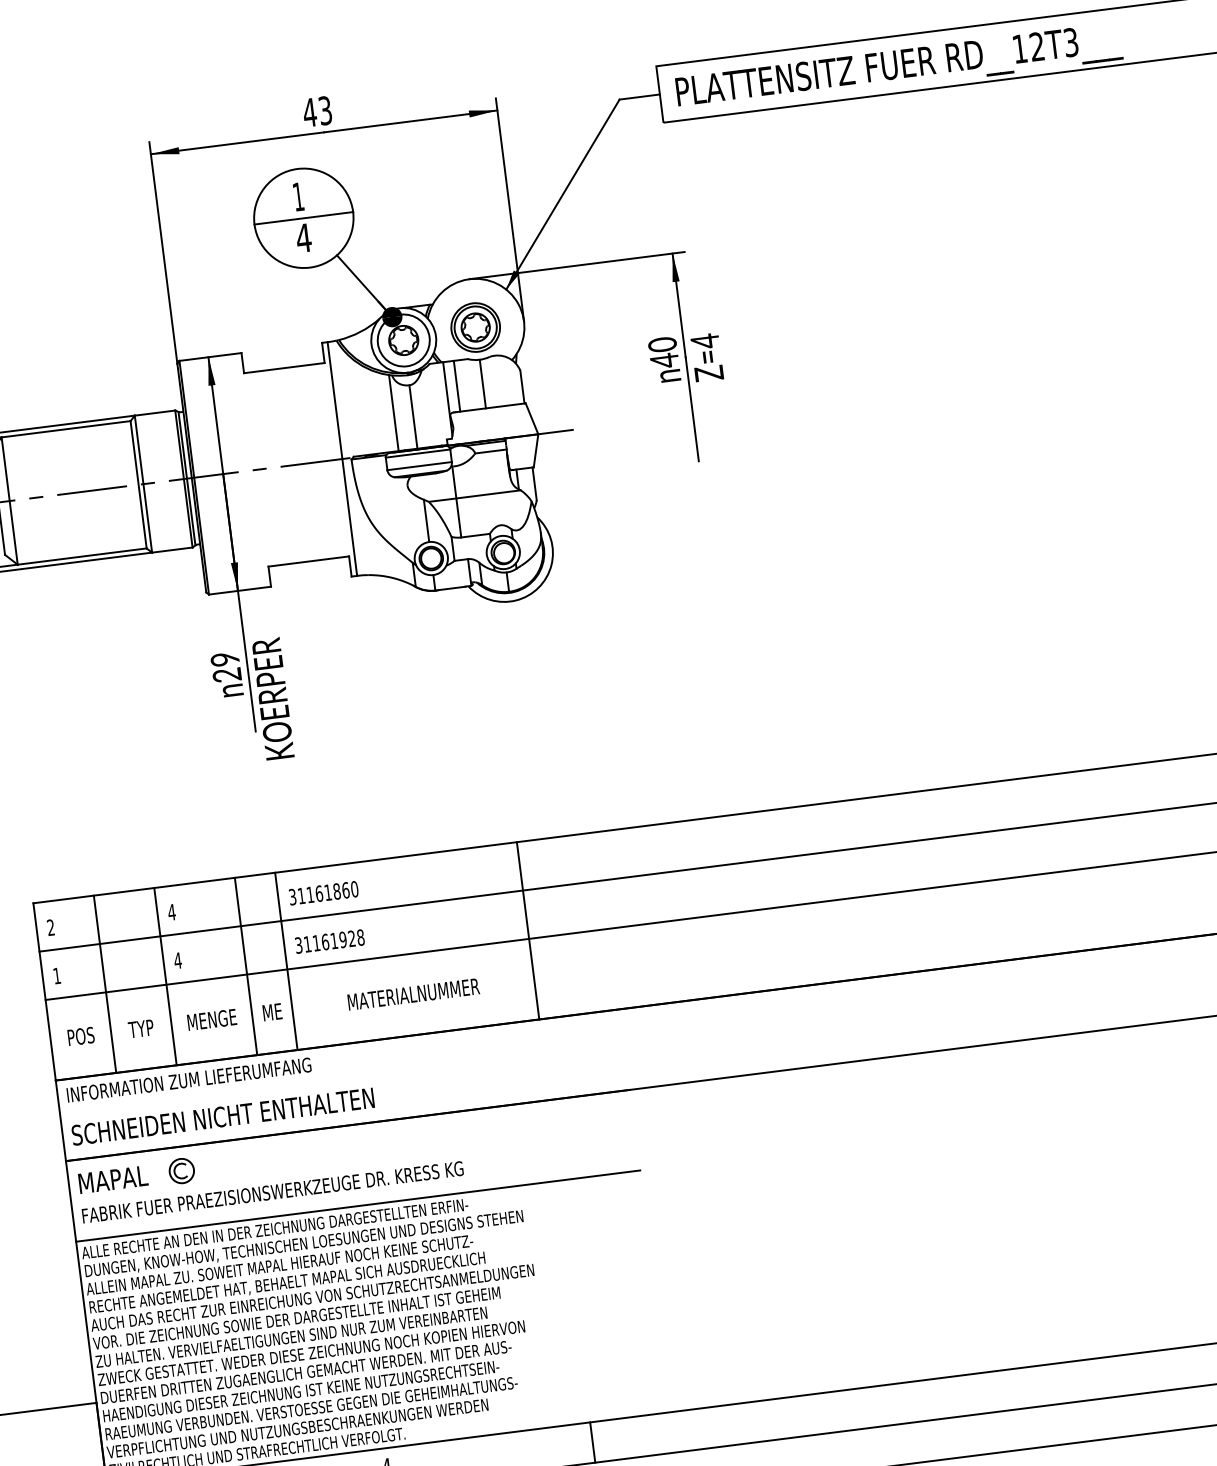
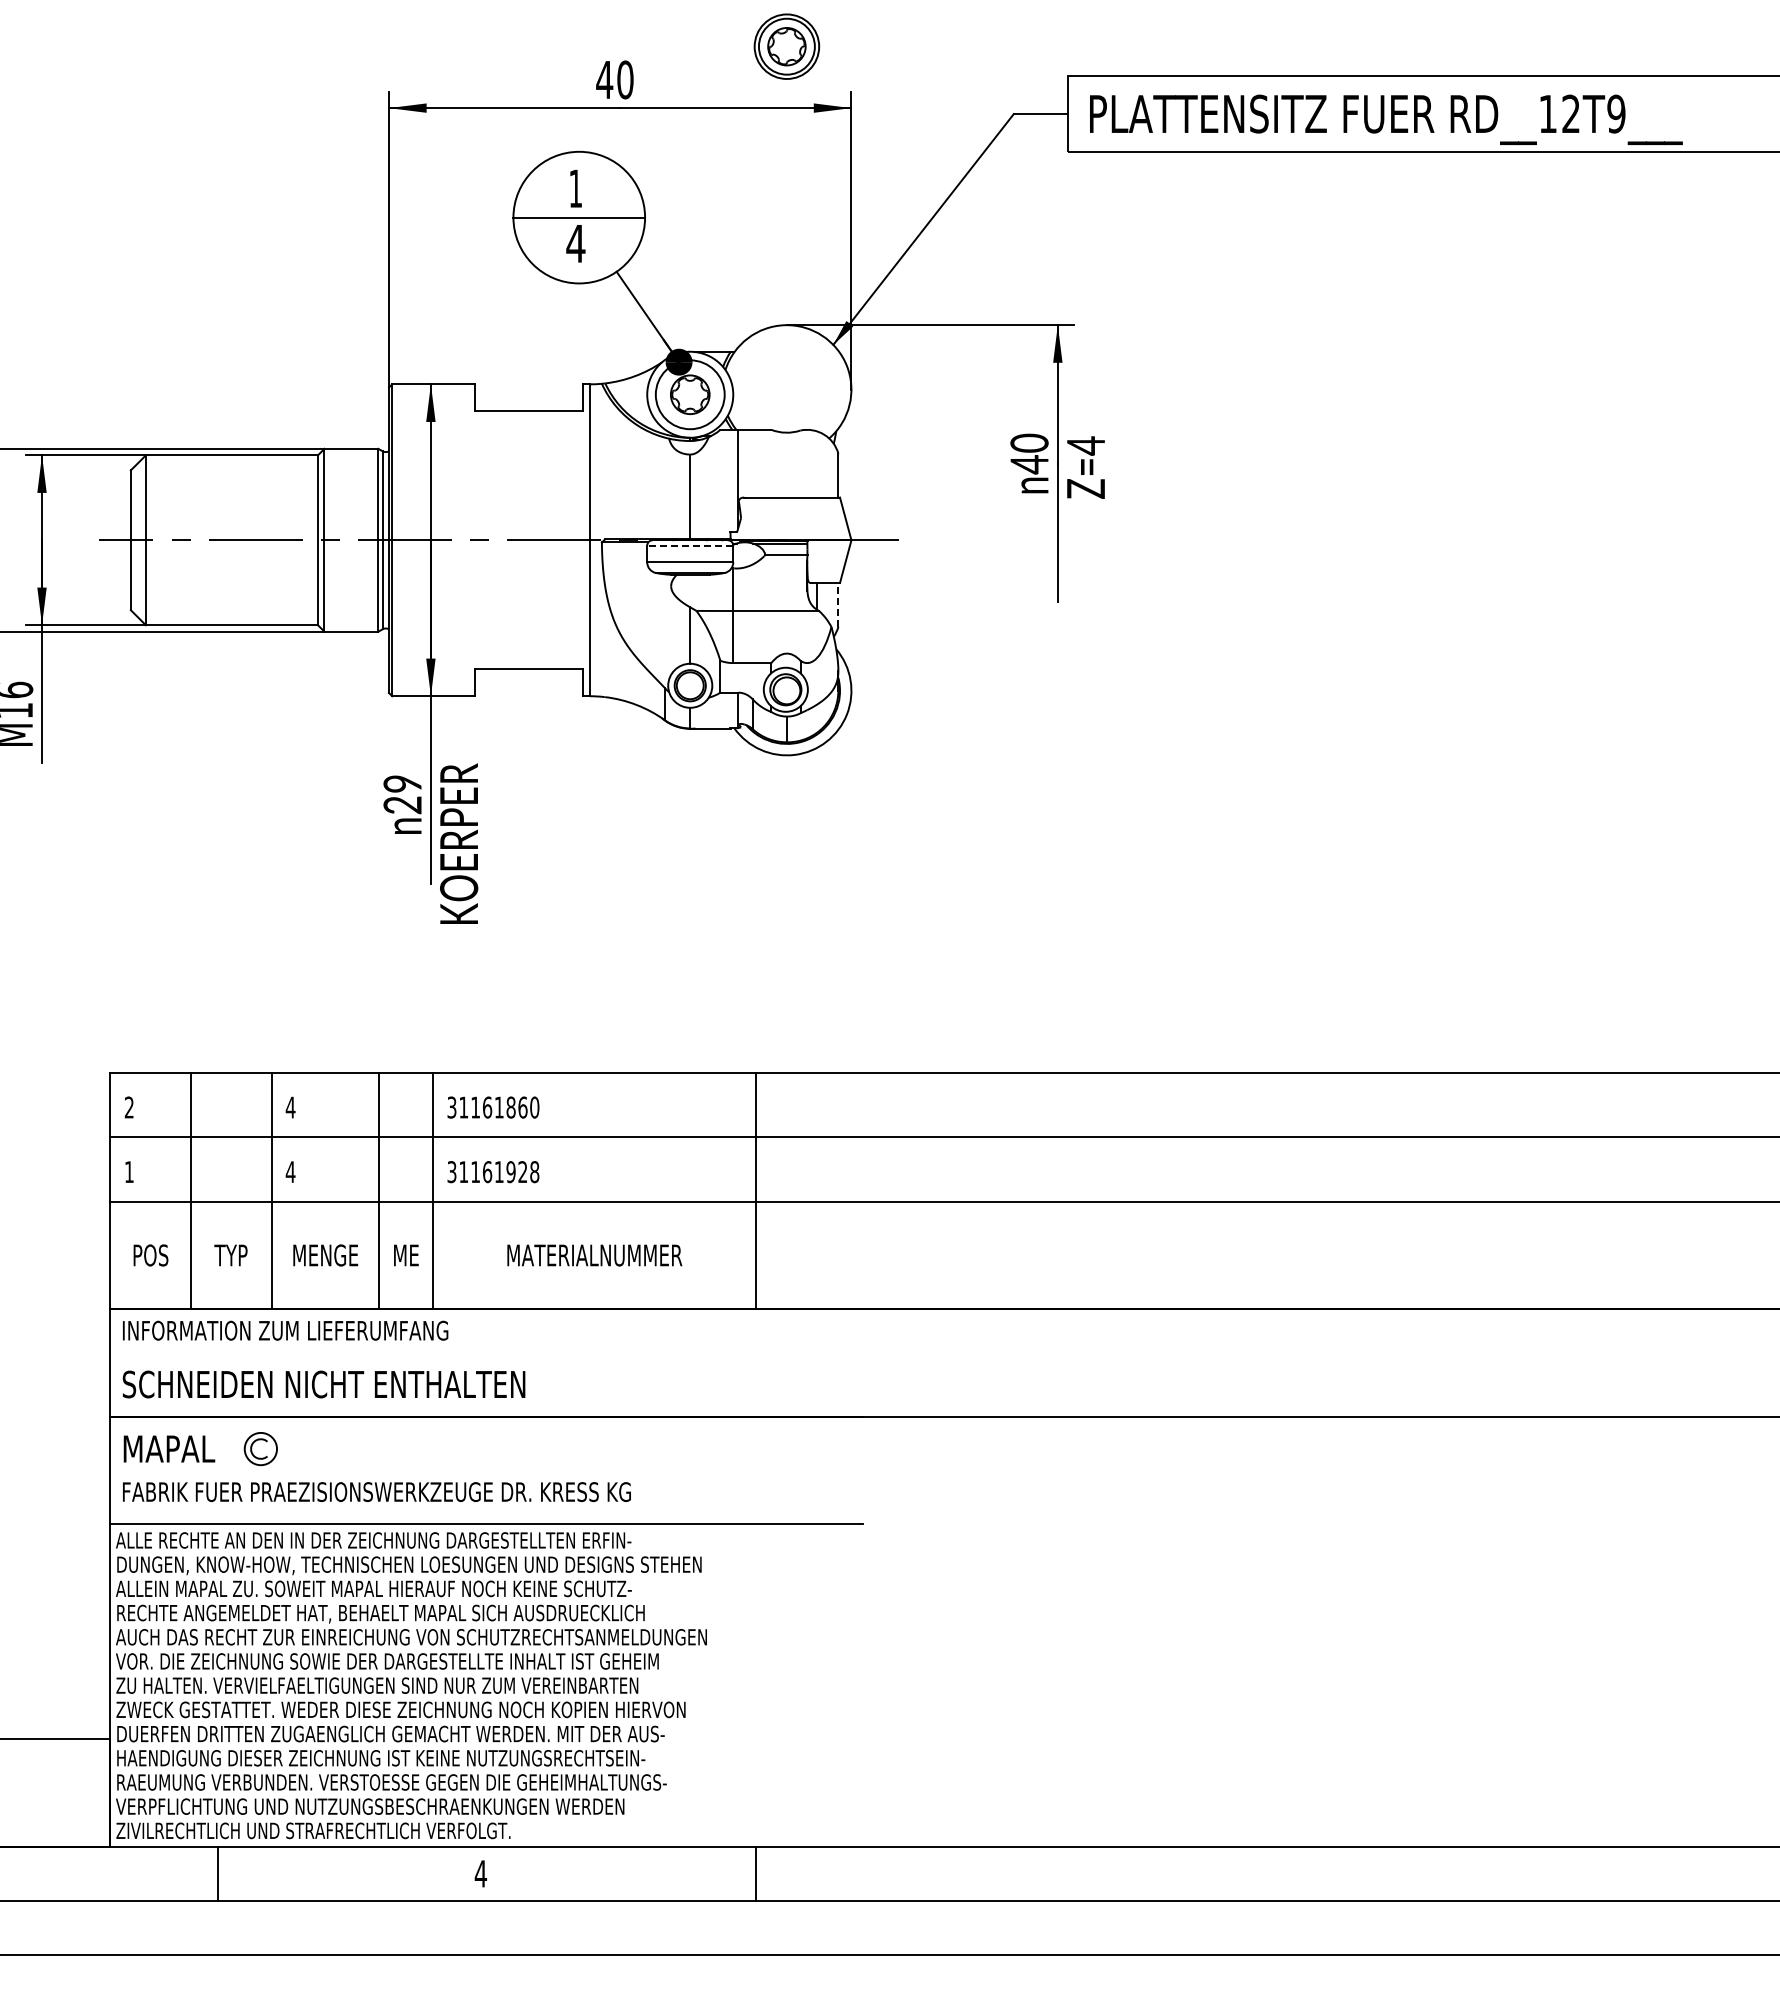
text: (1071, 42) -> (1616, 113), RD__12T3___ -> RD__12T9___
text: (325, 110) -> (625, 79), 43 -> 40
part: (475, 327) -> (786, 46), moved
line: (482, 383) -> (786, 464), removed
line: (456, 386) -> (752, 463), removed
line: (394, 413) -> (665, 488), removed
line: (417, 453) -> (689, 545), solid -> dashed
line: (534, 483) -> (838, 604), solid -> dashed

